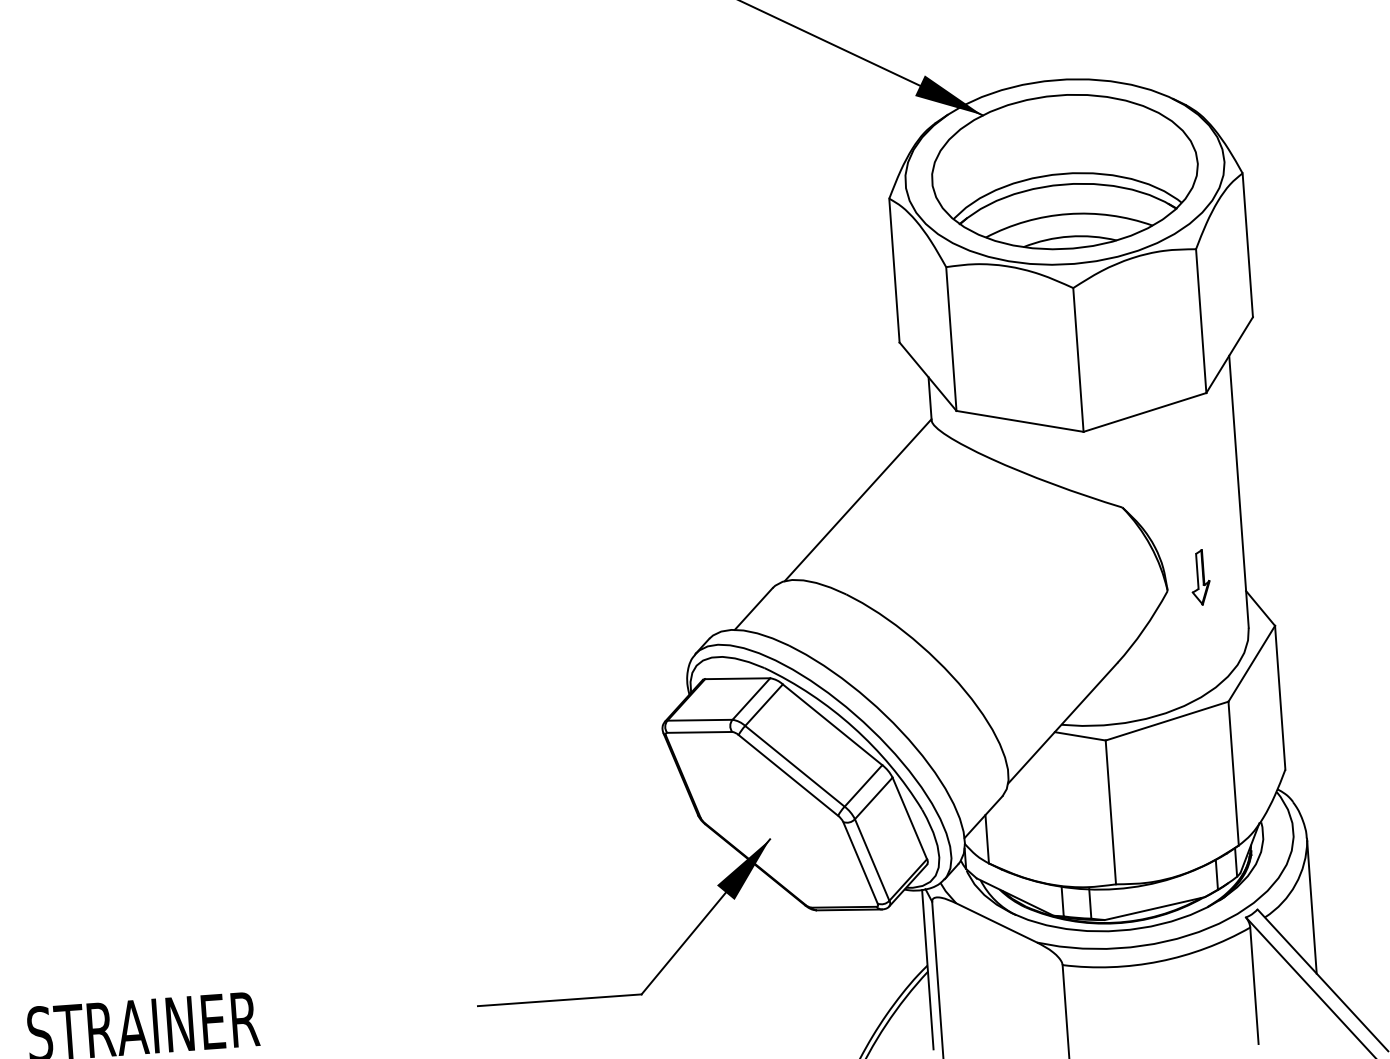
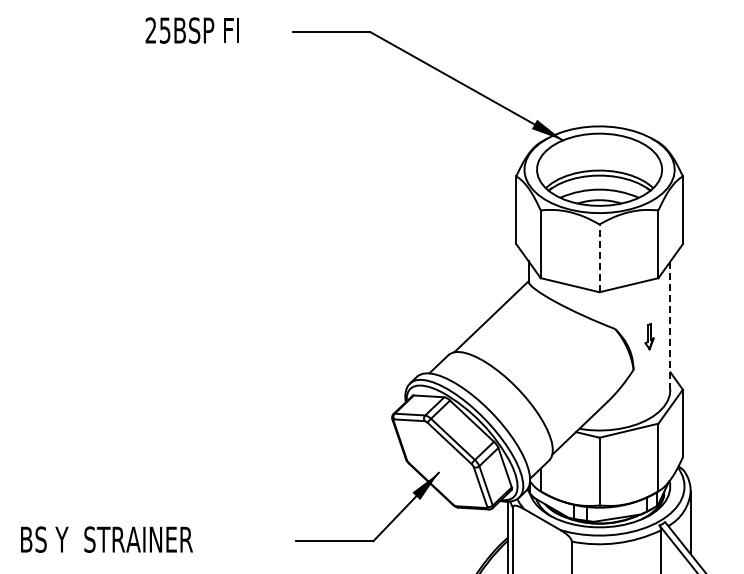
line: (1078, 360) -> (599, 258), solid -> dashed
line: (1239, 491) -> (670, 325), solid -> dashed
part: (1200, 577) -> (649, 336), moved

